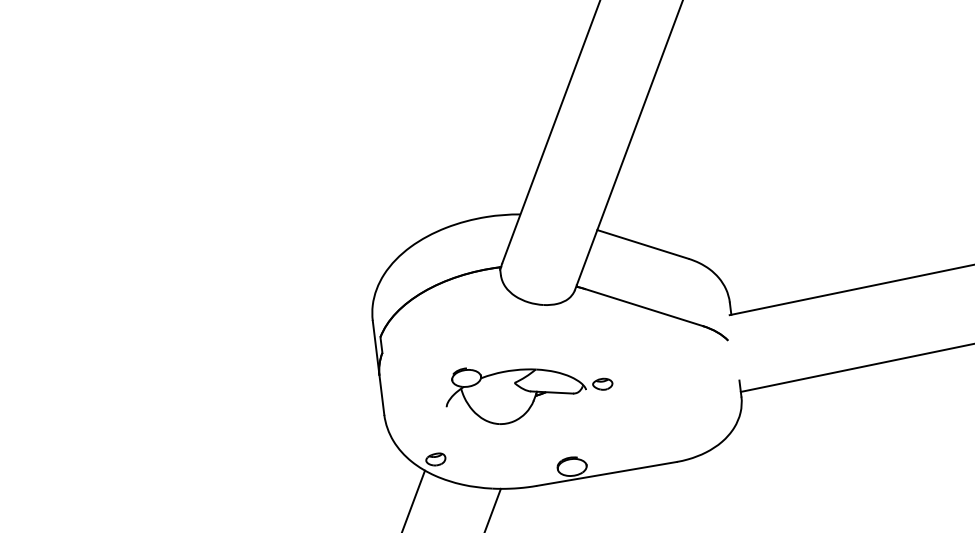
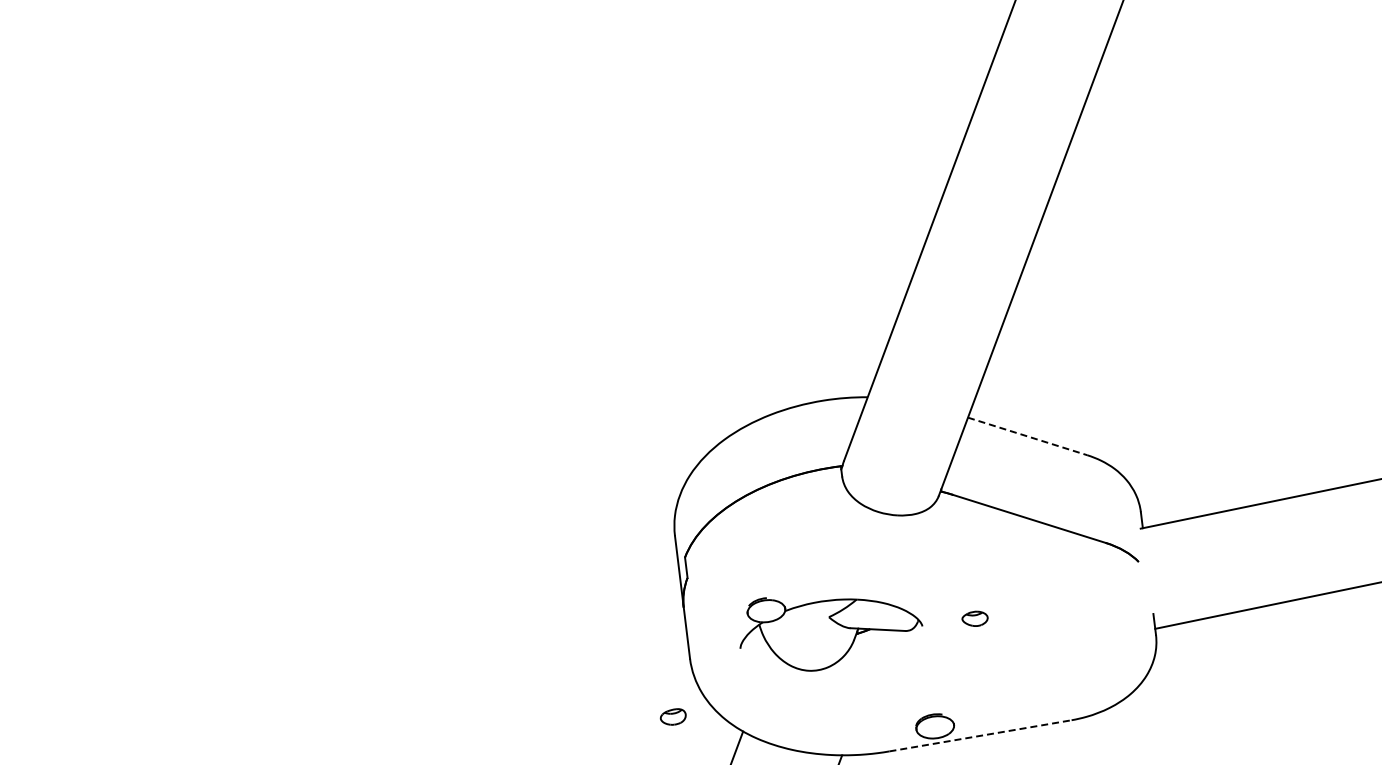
line: (643, 244) -> (1028, 436), solid -> dashed
part: (516, 396) -> (831, 634), moved
part: (435, 459) -> (672, 716), moved
line: (607, 473) -> (981, 735), solid -> dashed

